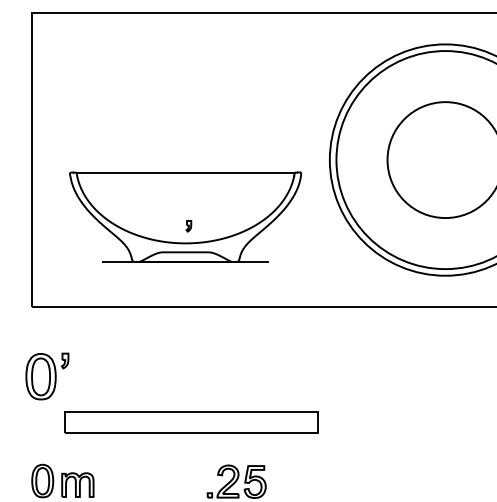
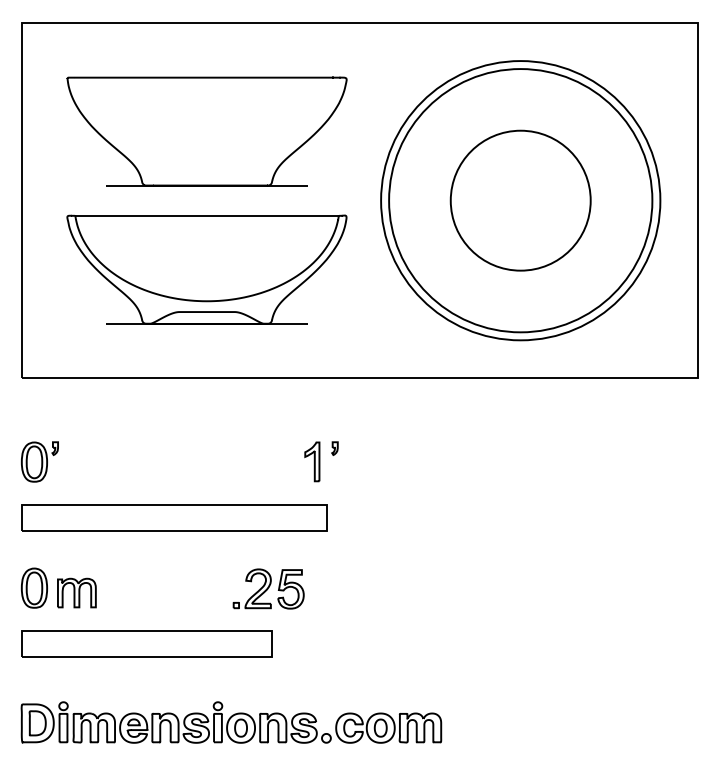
part: (185, 102) -> (206, 131), added
part: (188, 226) -> (334, 448), moved
part: (46, 376) -> (39, 461), size x0.71
part: (273, 376) -> (312, 461), added
part: (191, 422) -> (174, 517), moved

